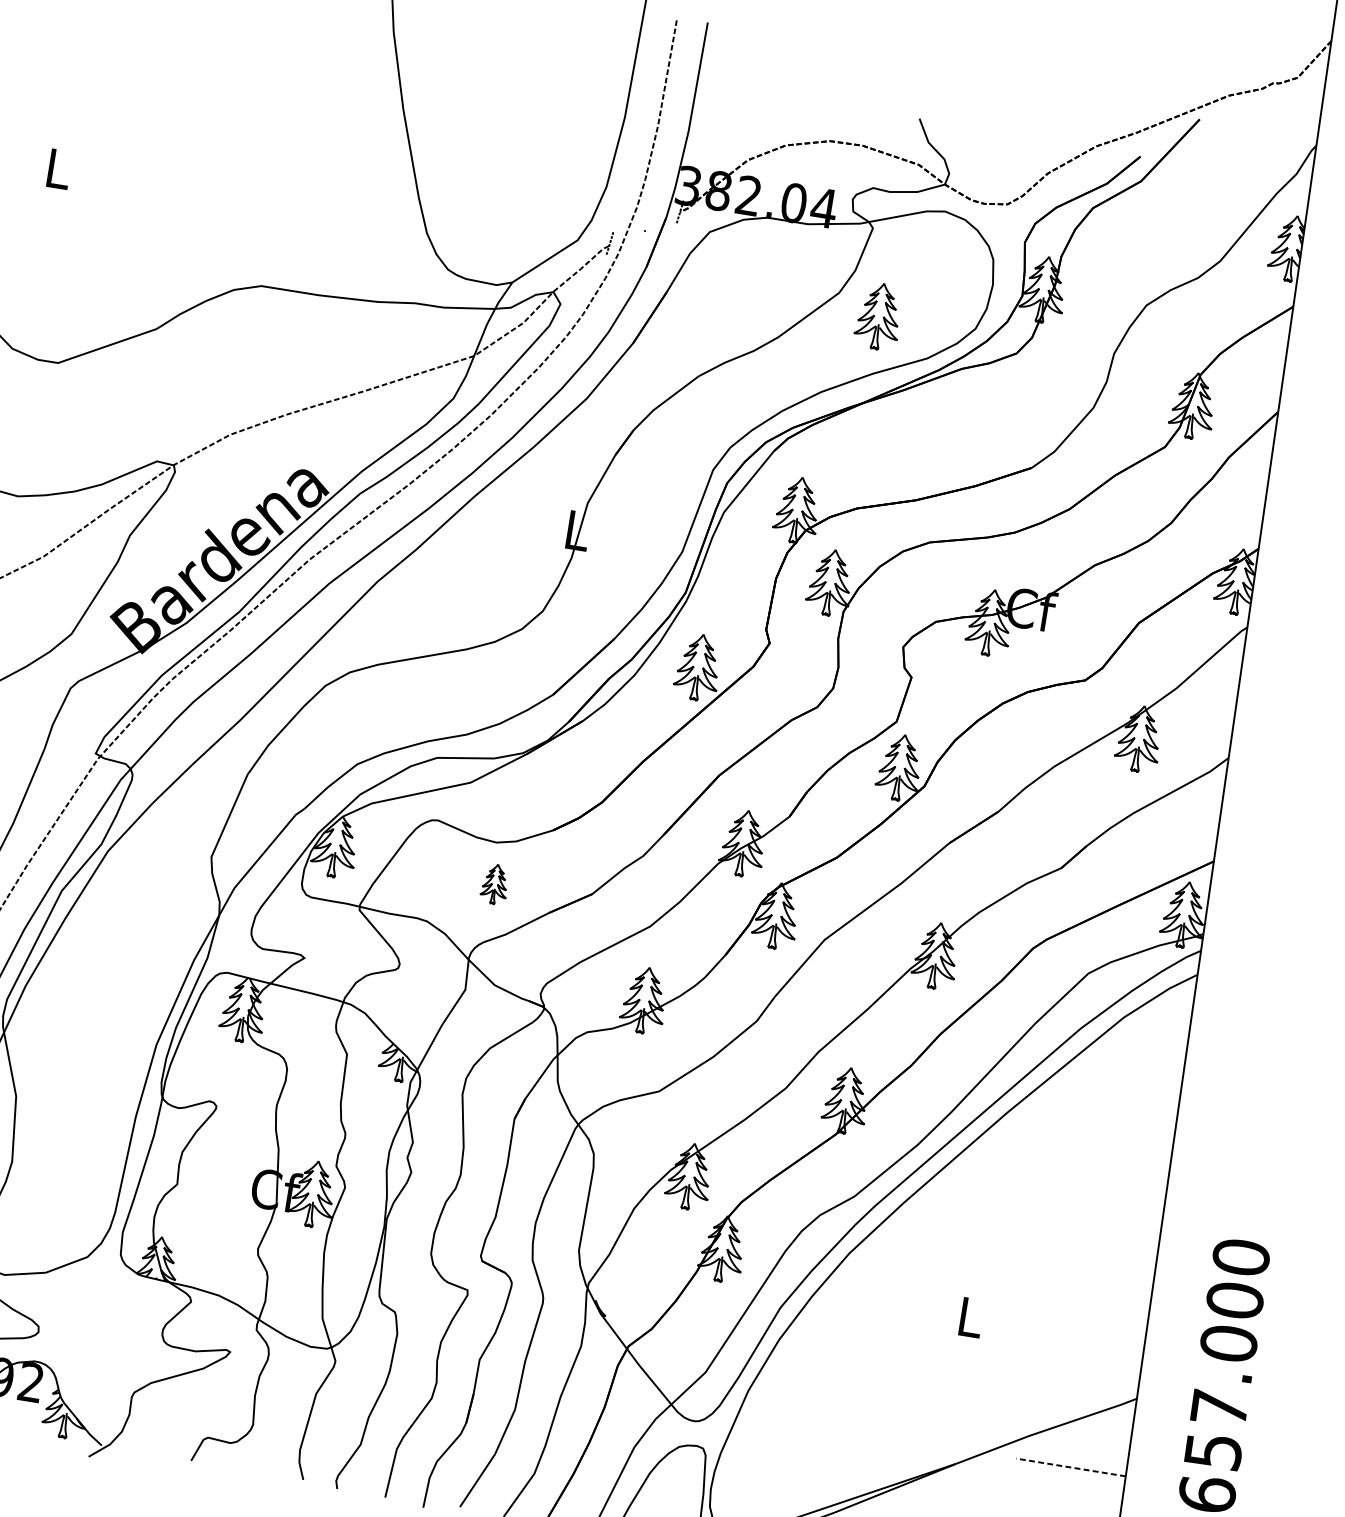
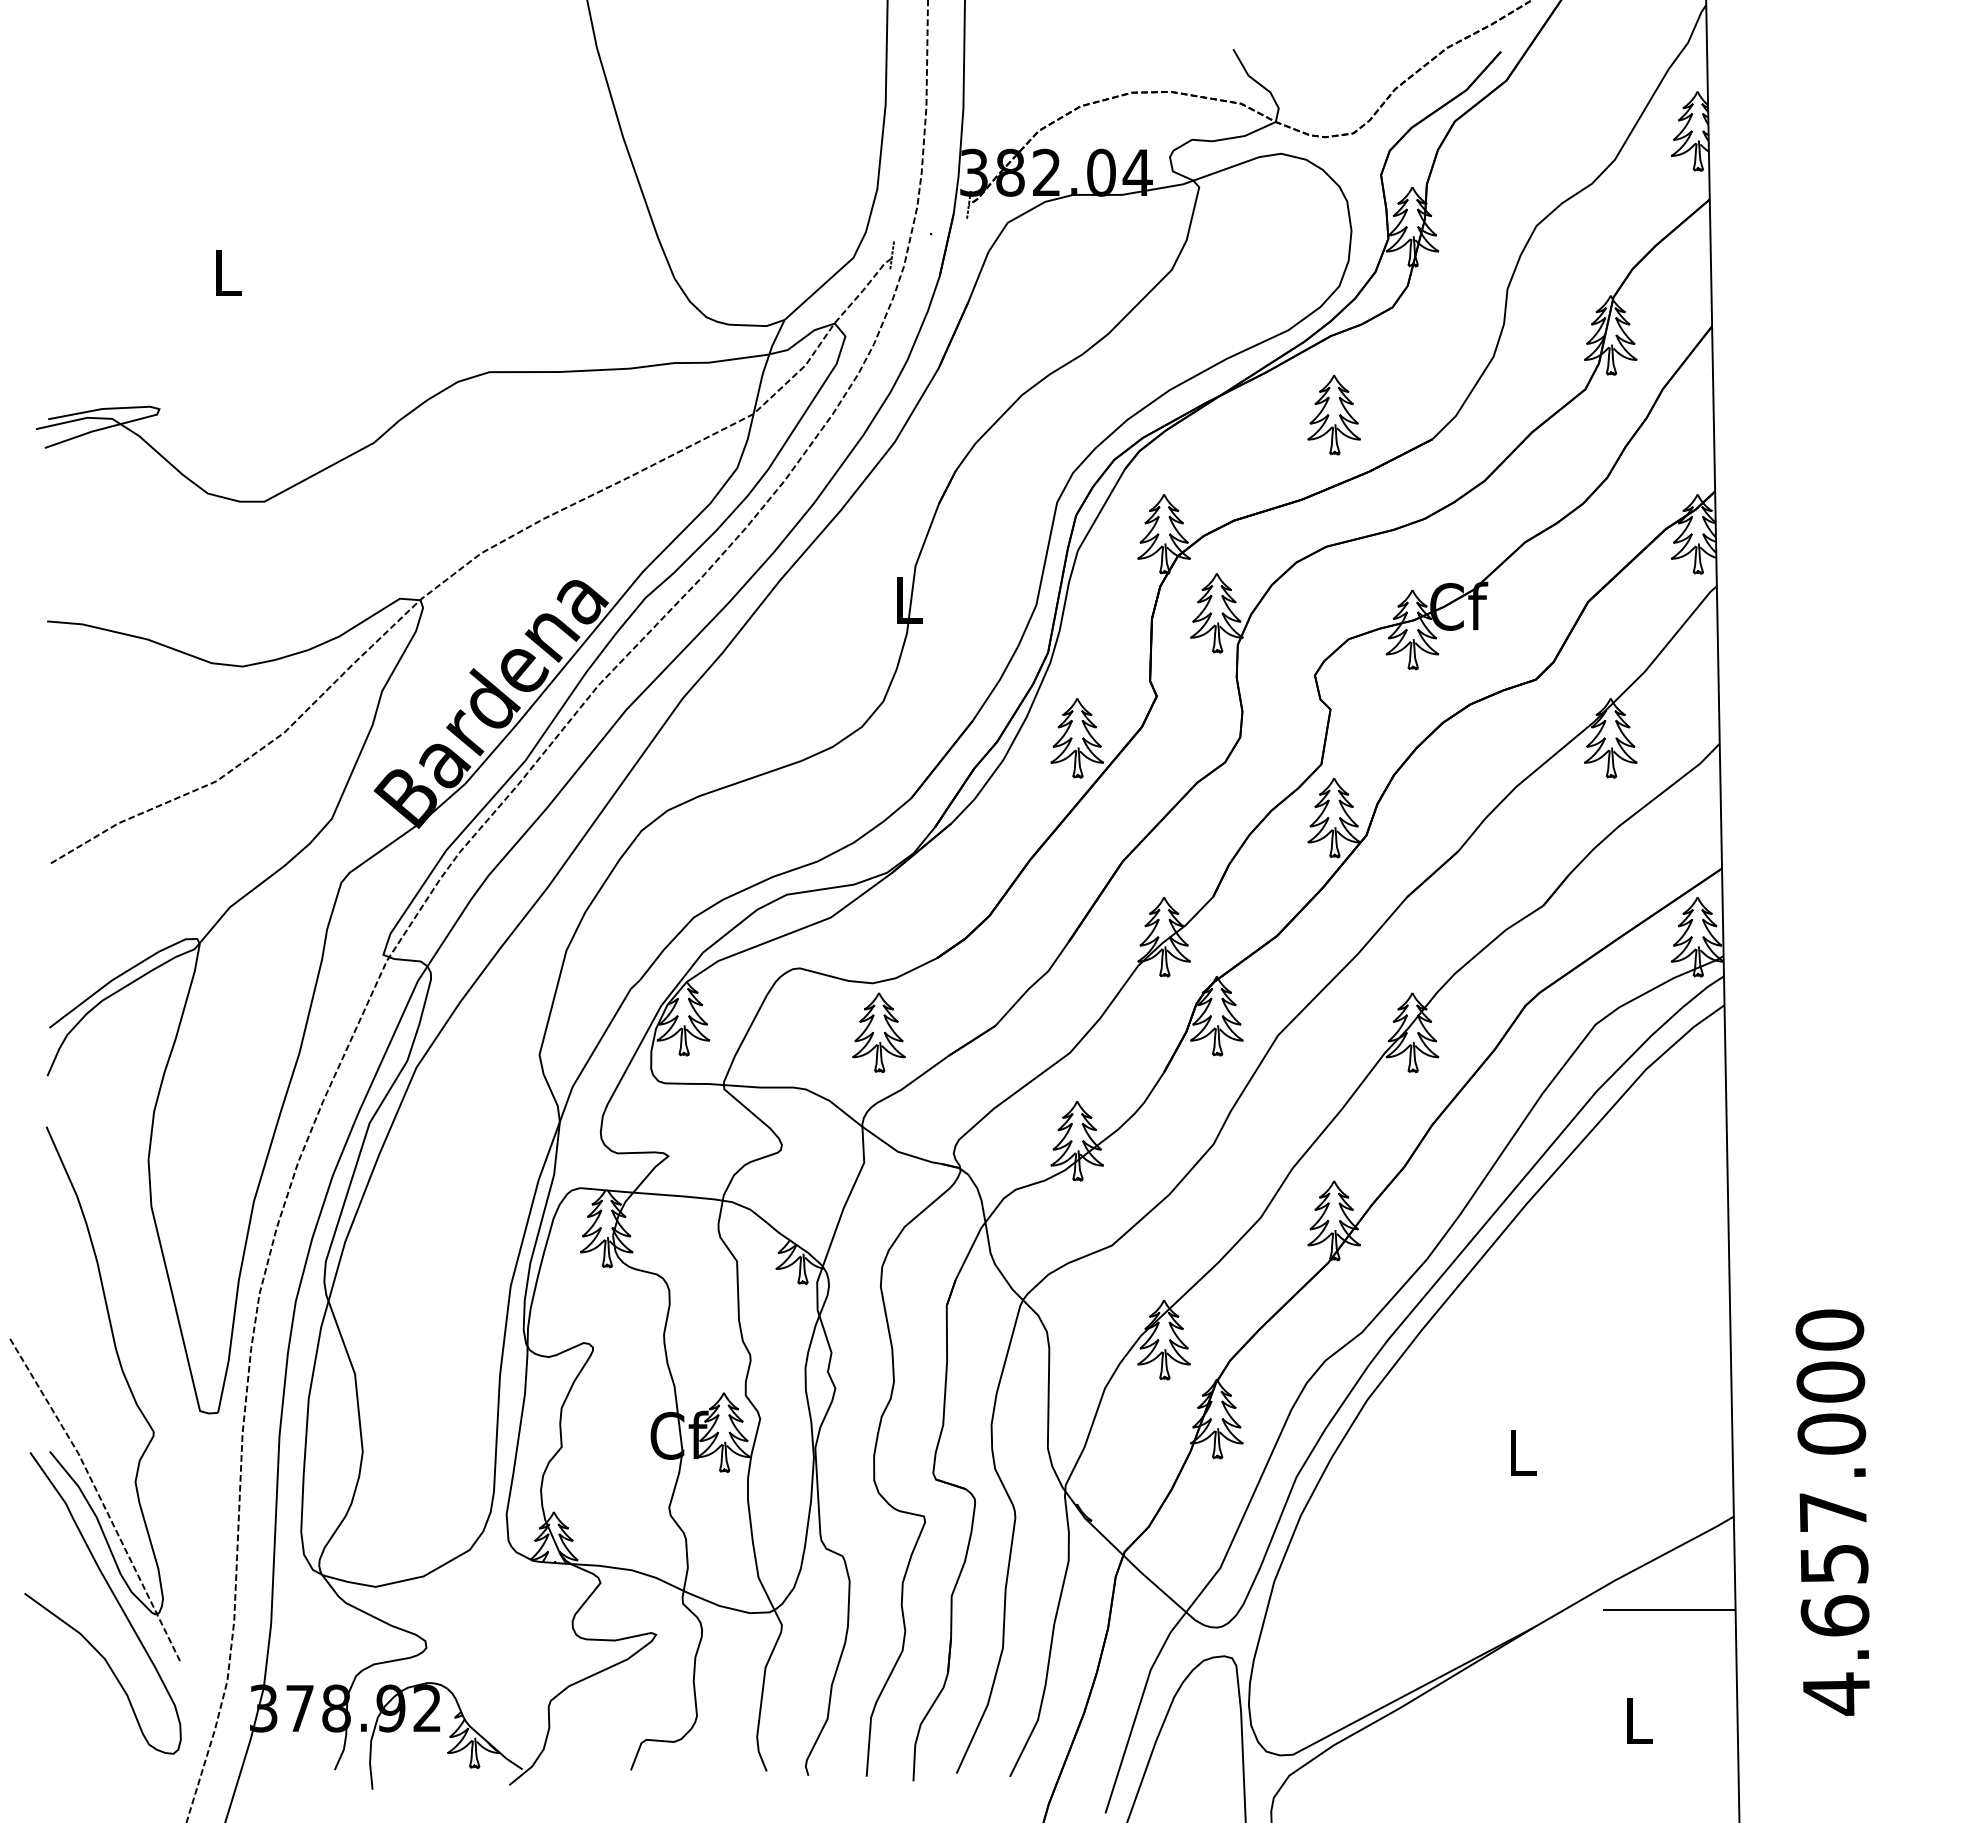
part: (878, 316) -> (1333, 415), moved
part: (494, 884) -> (878, 1032), size x1.67
line: (1070, 1467) -> (1668, 1610), dashed -> solid

